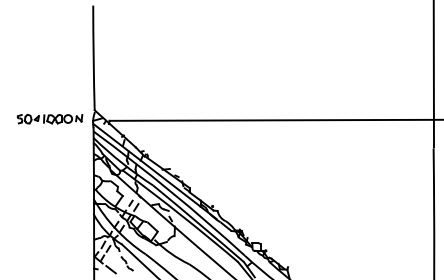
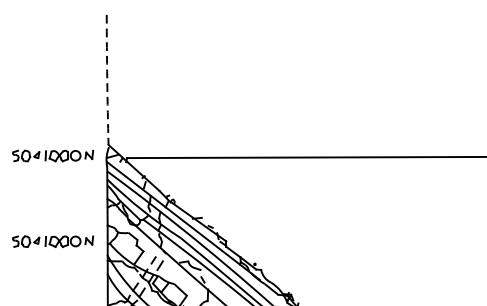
arc: (93, 57) -> (107, 79), solid -> dashed
part: (49, 188) -> (52, 242), added

